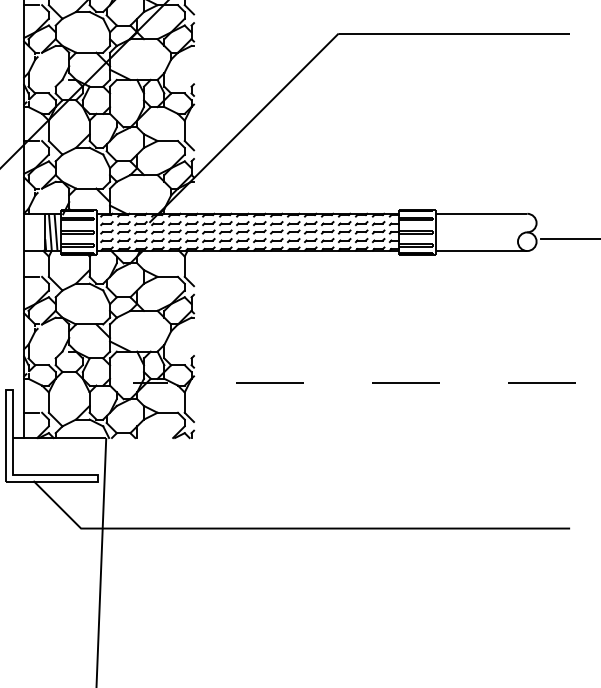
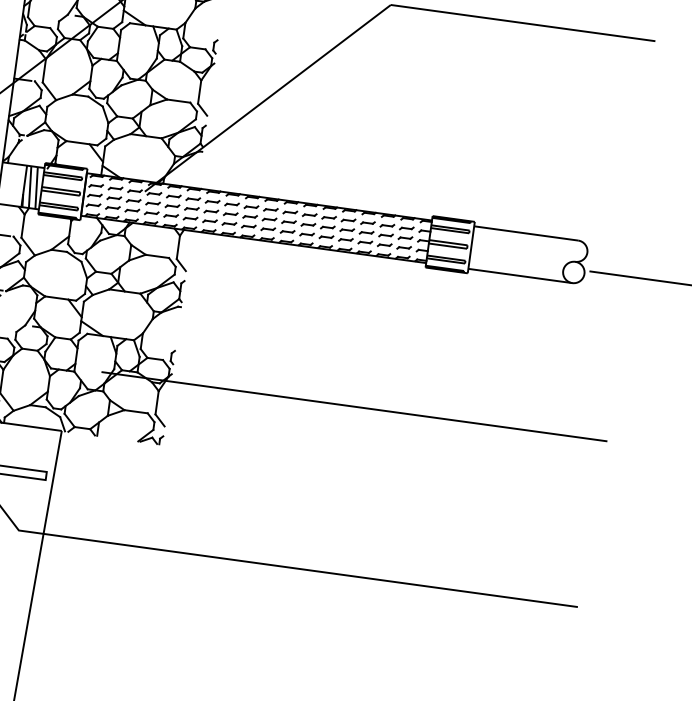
line: (354, 382) -> (354, 406), dashed -> solid

